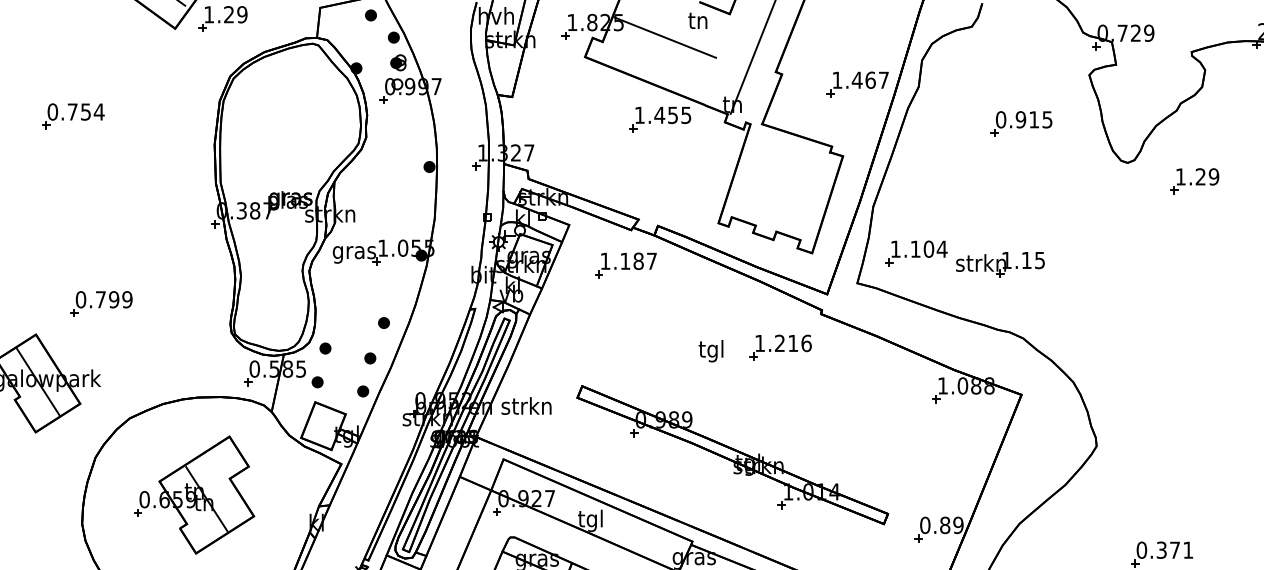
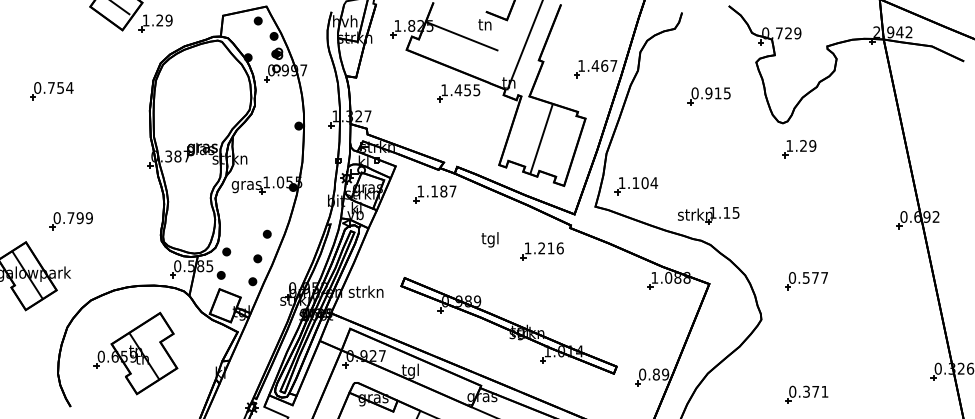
part: (1194, 182) -> (799, 149), moved
line: (779, 184) -> (541, 138), added
part: (1000, 264) -> (708, 215), moved
text: (710, 350) -> (489, 239), moved
part: (1161, 391) -> (806, 281), added

